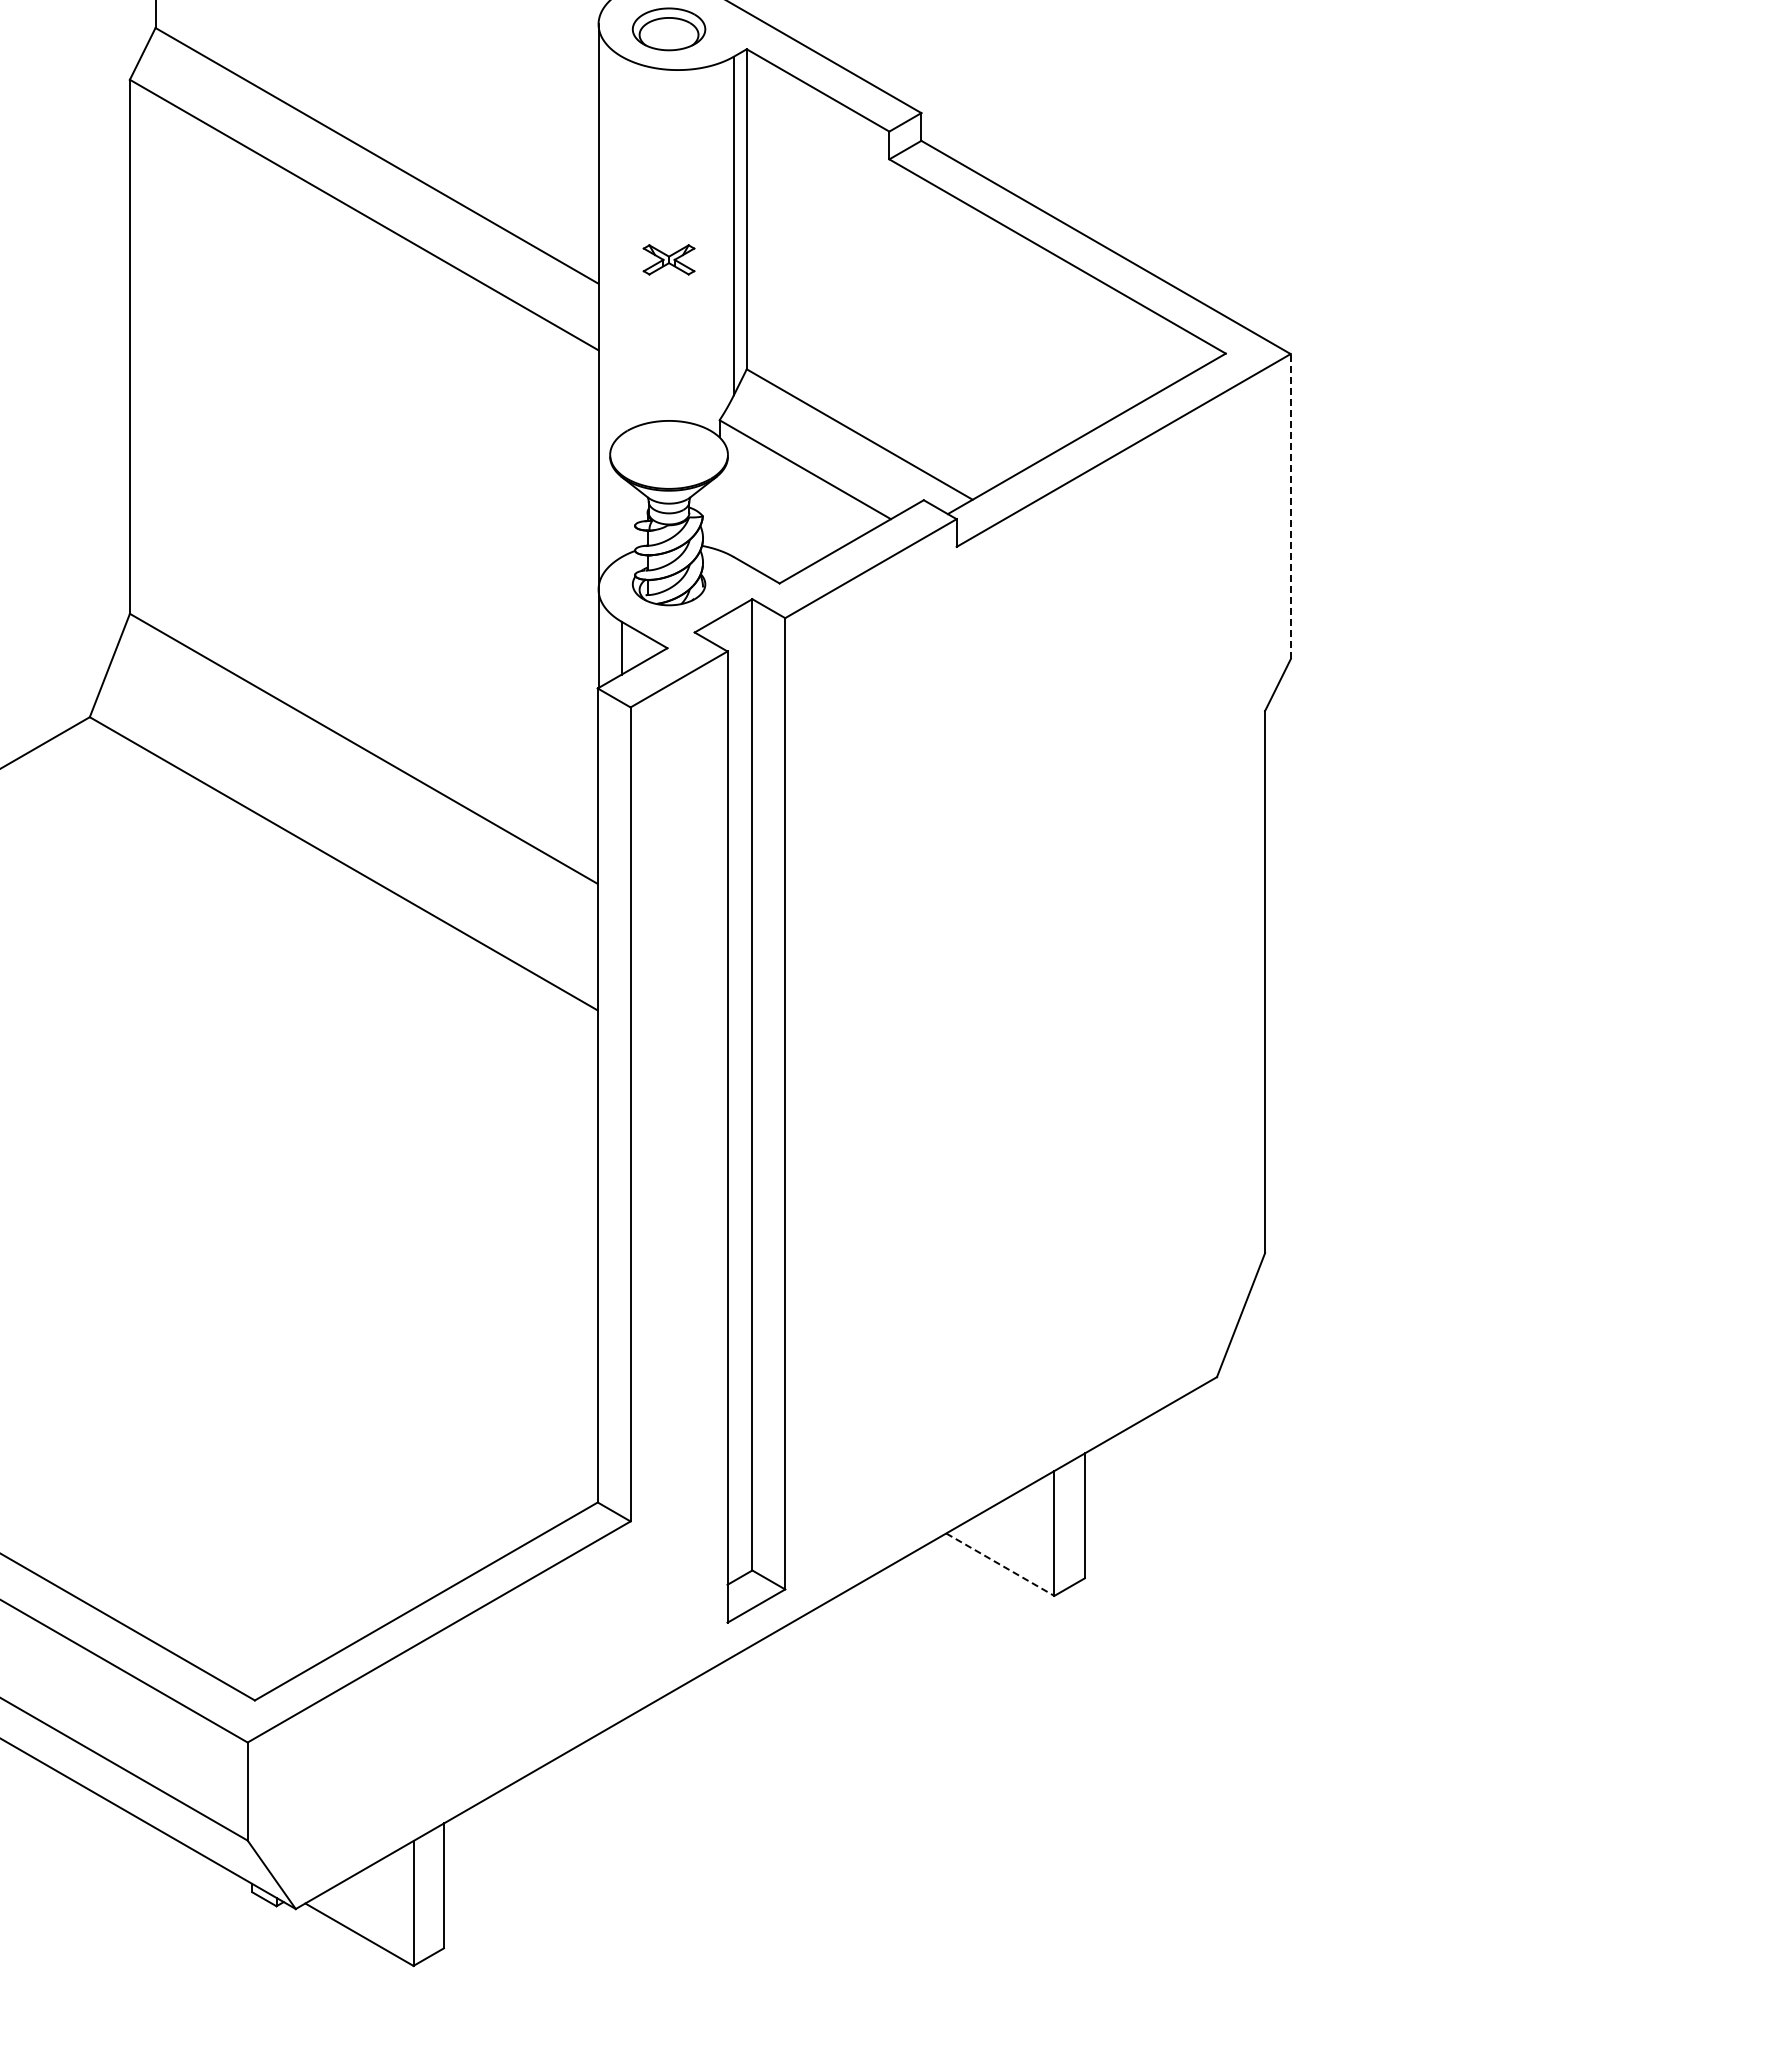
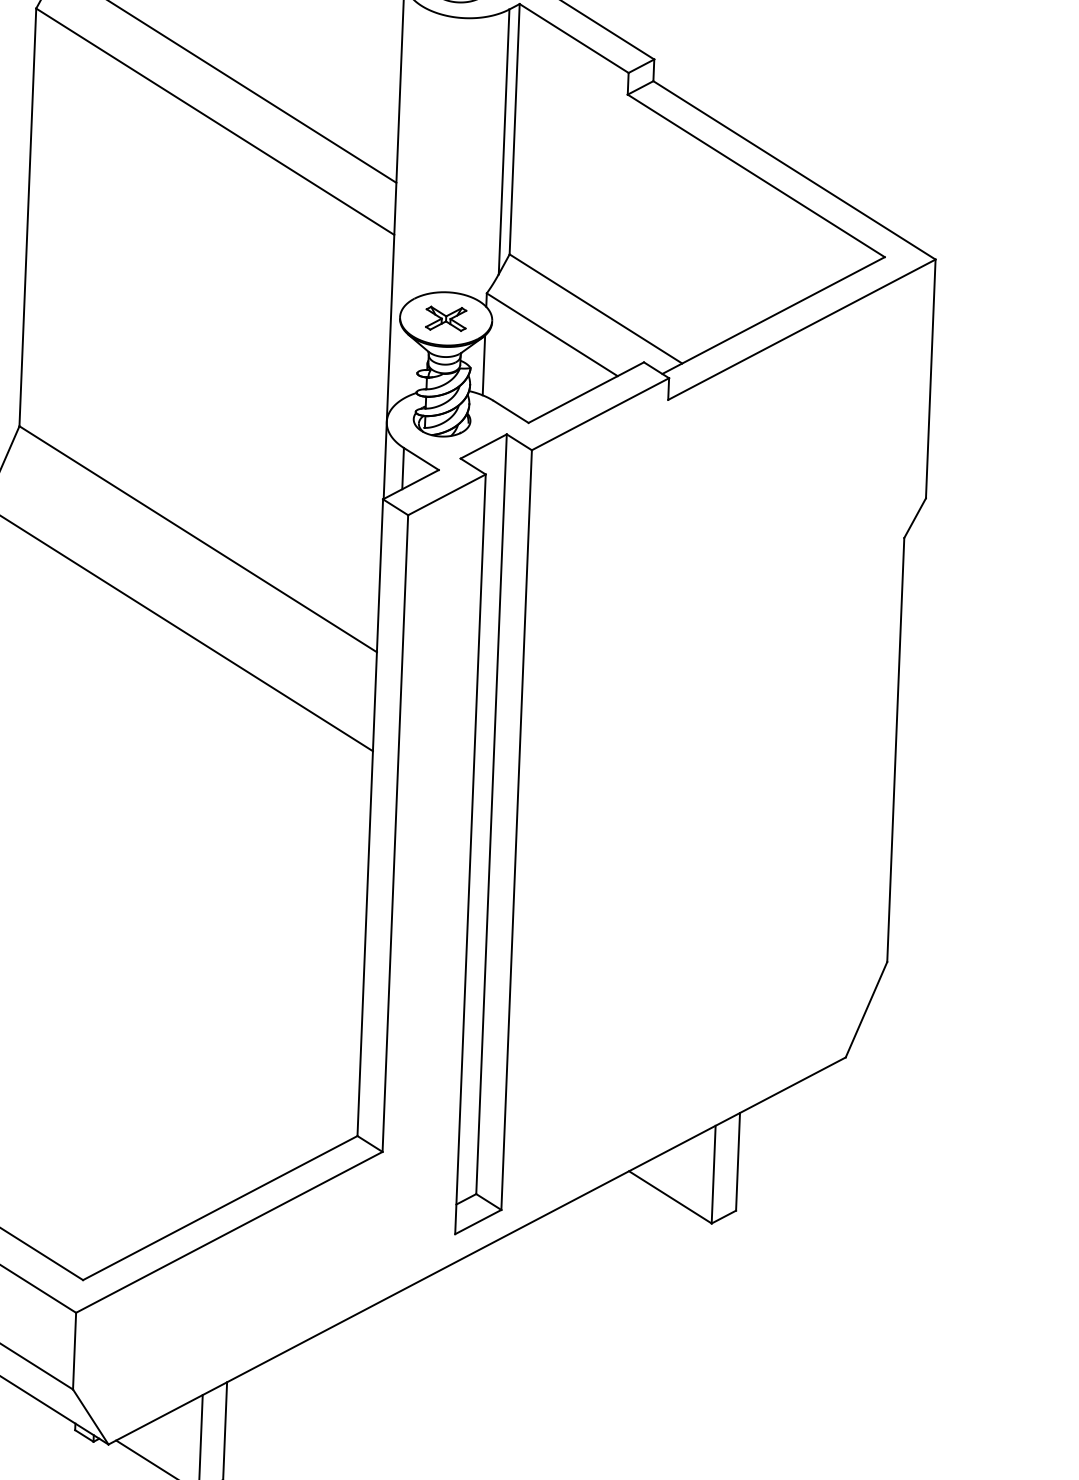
part: (668, 259) -> (445, 318), moved
line: (1290, 506) -> (930, 378), dashed -> solid
line: (719, 512) -> (483, 365), added
line: (1000, 1564) -> (670, 1197), dashed -> solid

